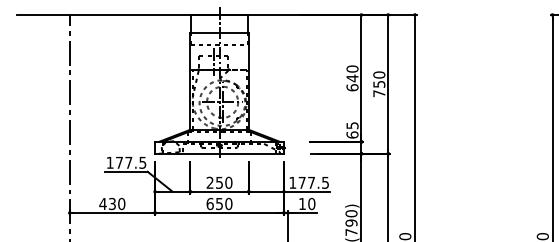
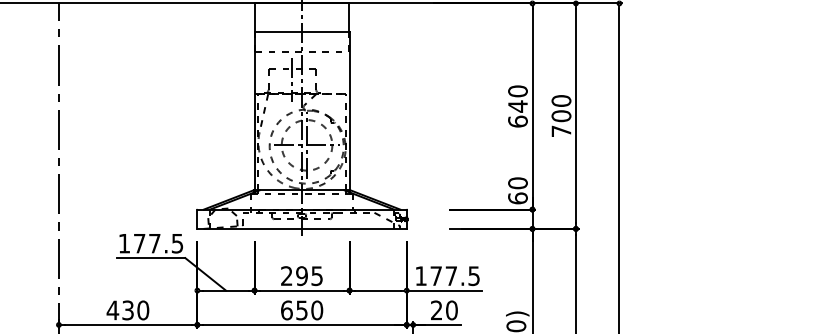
text: (379, 83) -> (561, 114), 750 -> 700
text: (352, 125) -> (517, 182), 65 -> 60
text: (223, 182) -> (308, 275), 250 -> 295
text: (302, 203) -> (436, 309), 10 -> 20

